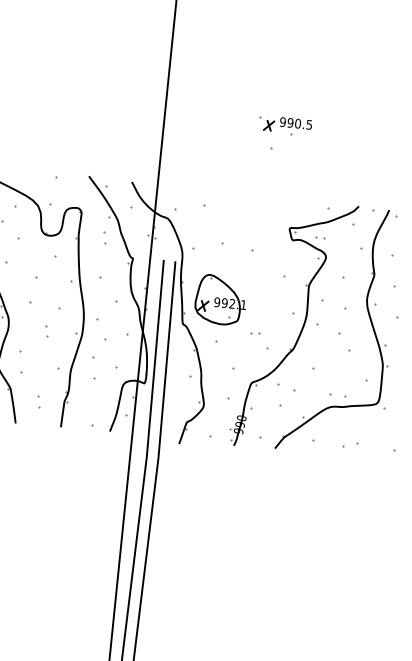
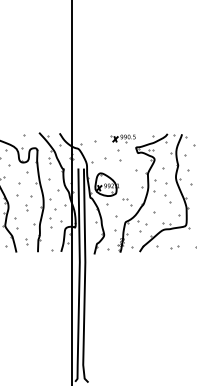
part: (283, 133) -> (122, 142), moved

